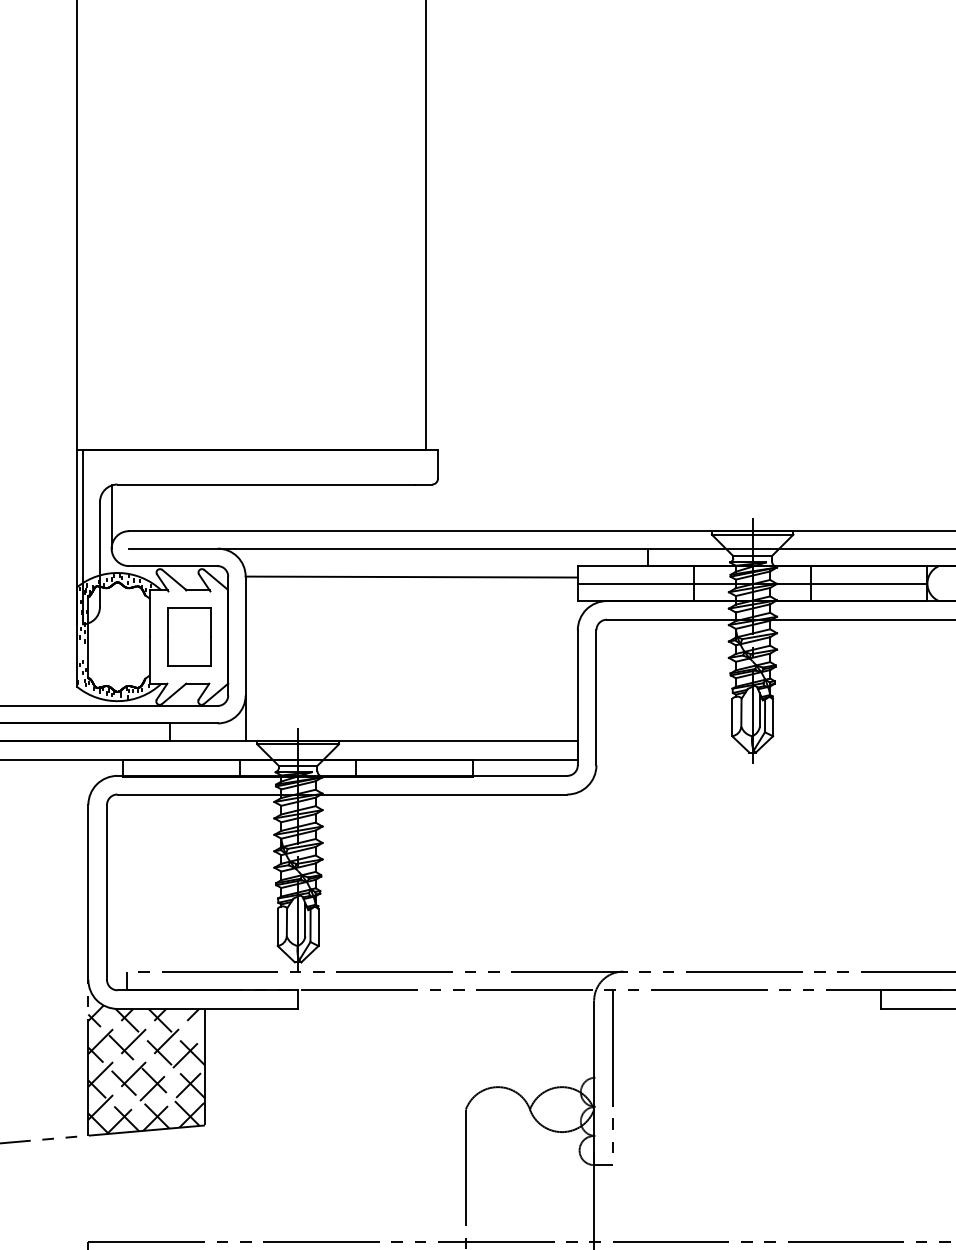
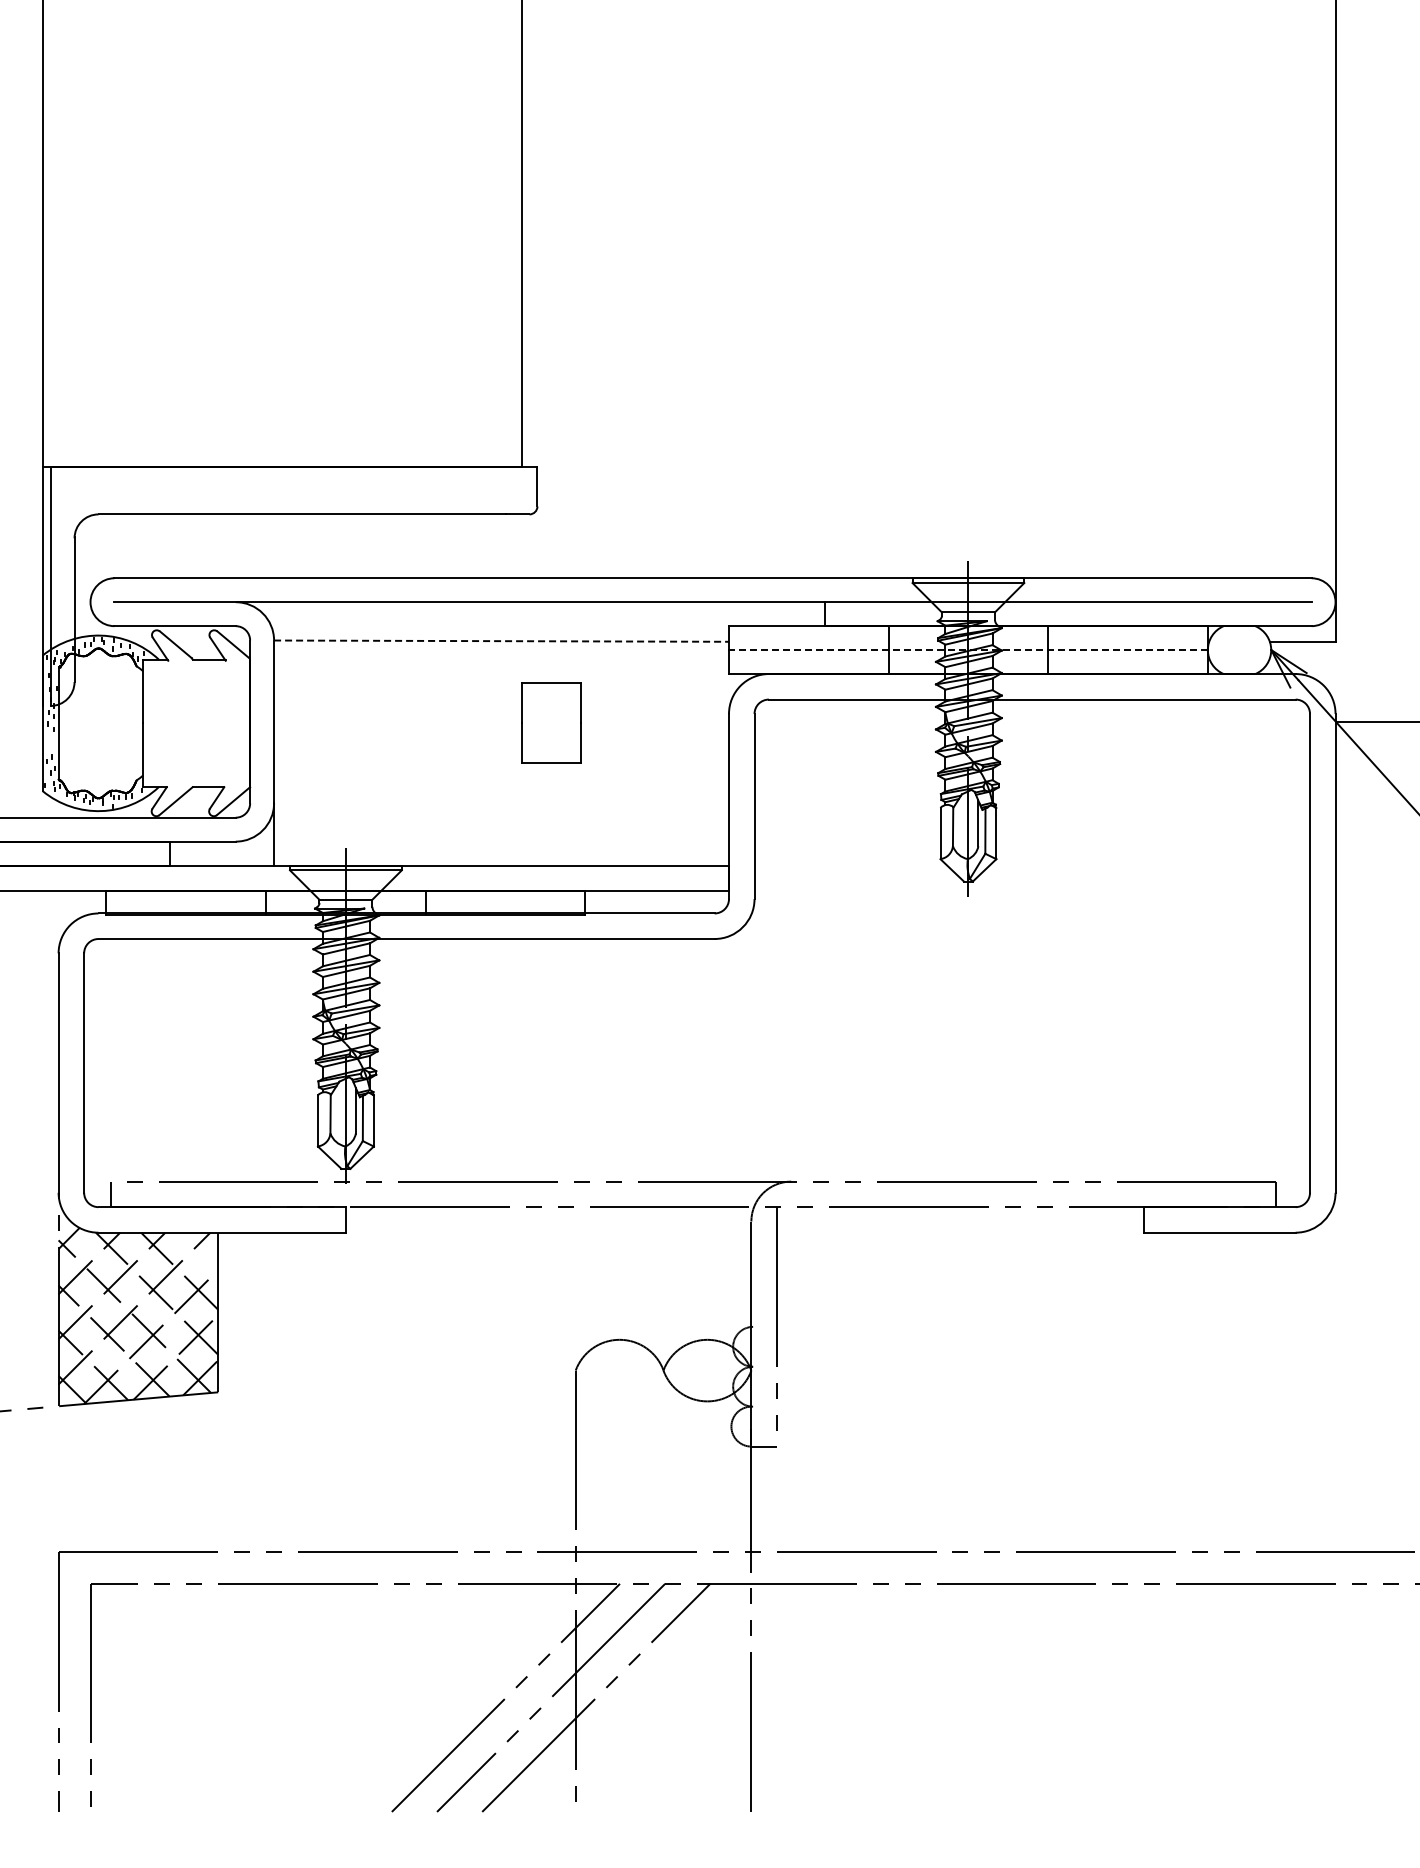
line: (111, 516) -> (90, 558), removed
line: (412, 577) -> (502, 641), solid -> dashed
line: (751, 583) -> (967, 650), solid -> dashed
part: (189, 636) -> (551, 722), moved

